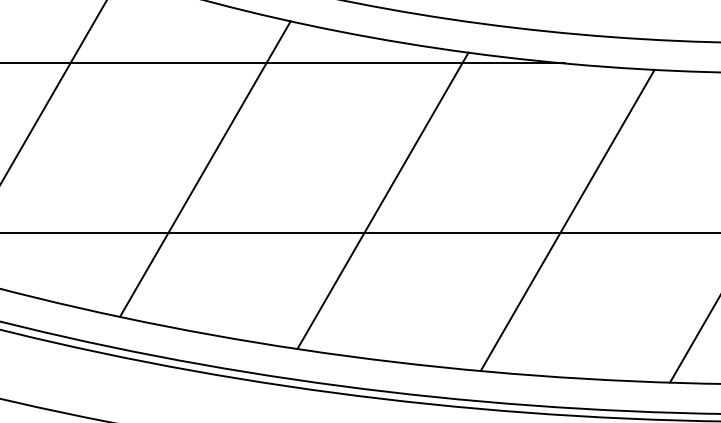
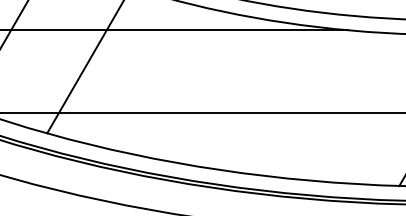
line: (205, 168) -> (172, 81), removed
line: (383, 199) -> (259, 96), removed
line: (567, 219) -> (349, 106), removed

